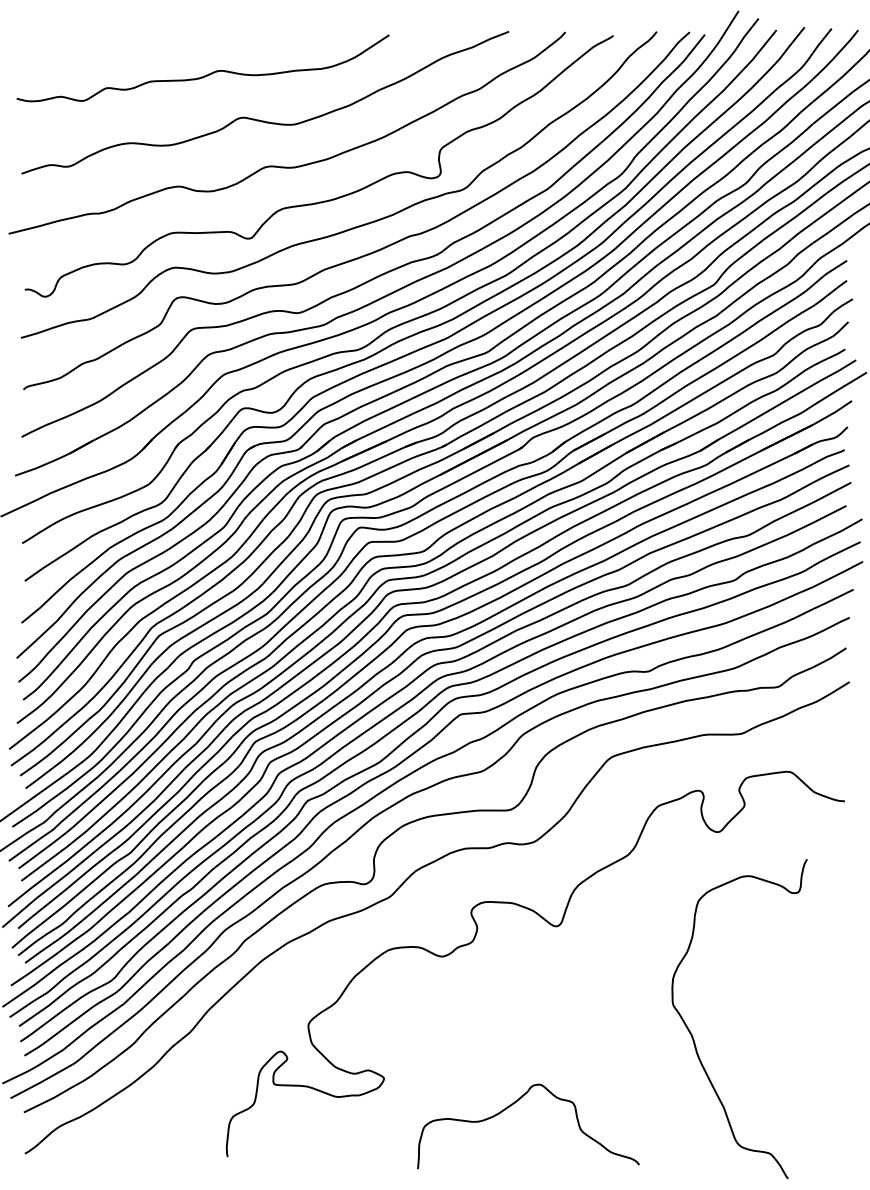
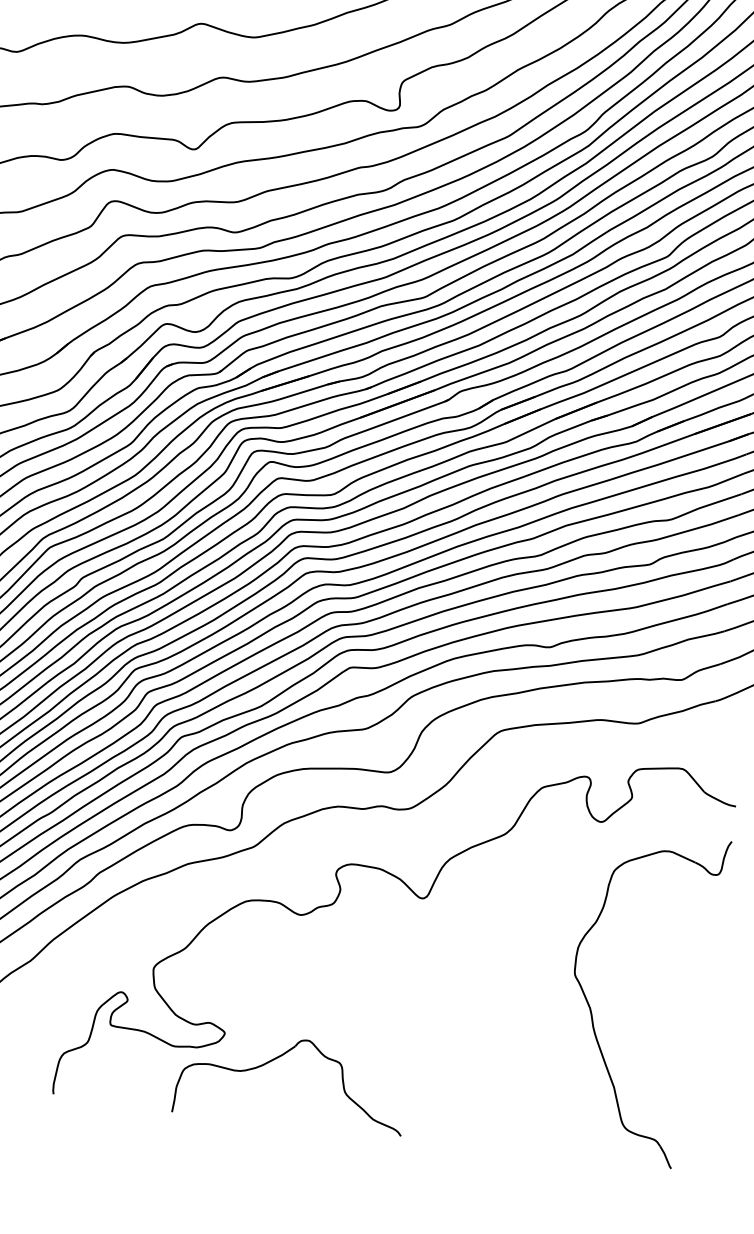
part: (693, 1036) -> (591, 1009), moved
part: (512, 1105) -> (277, 1058), moved

